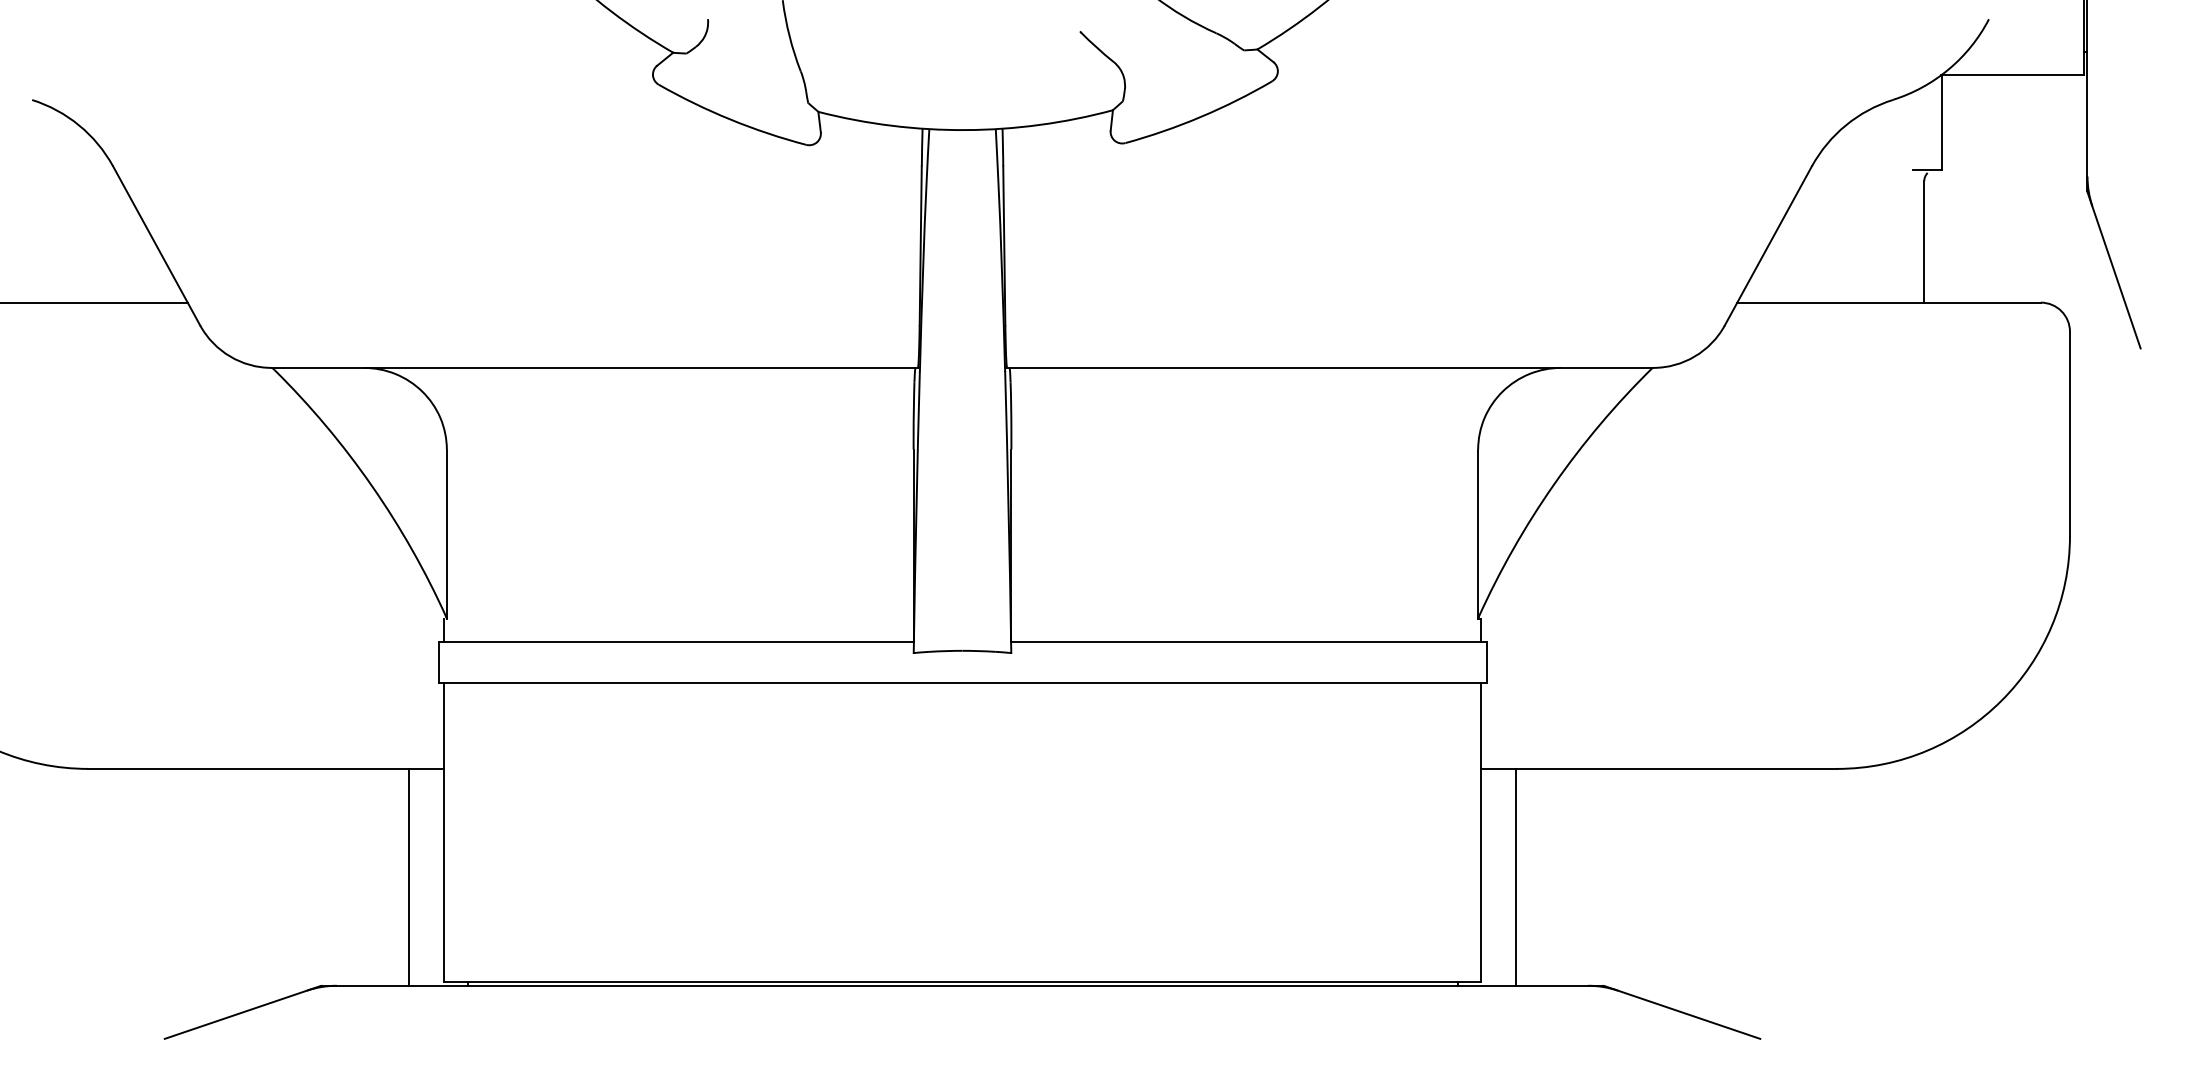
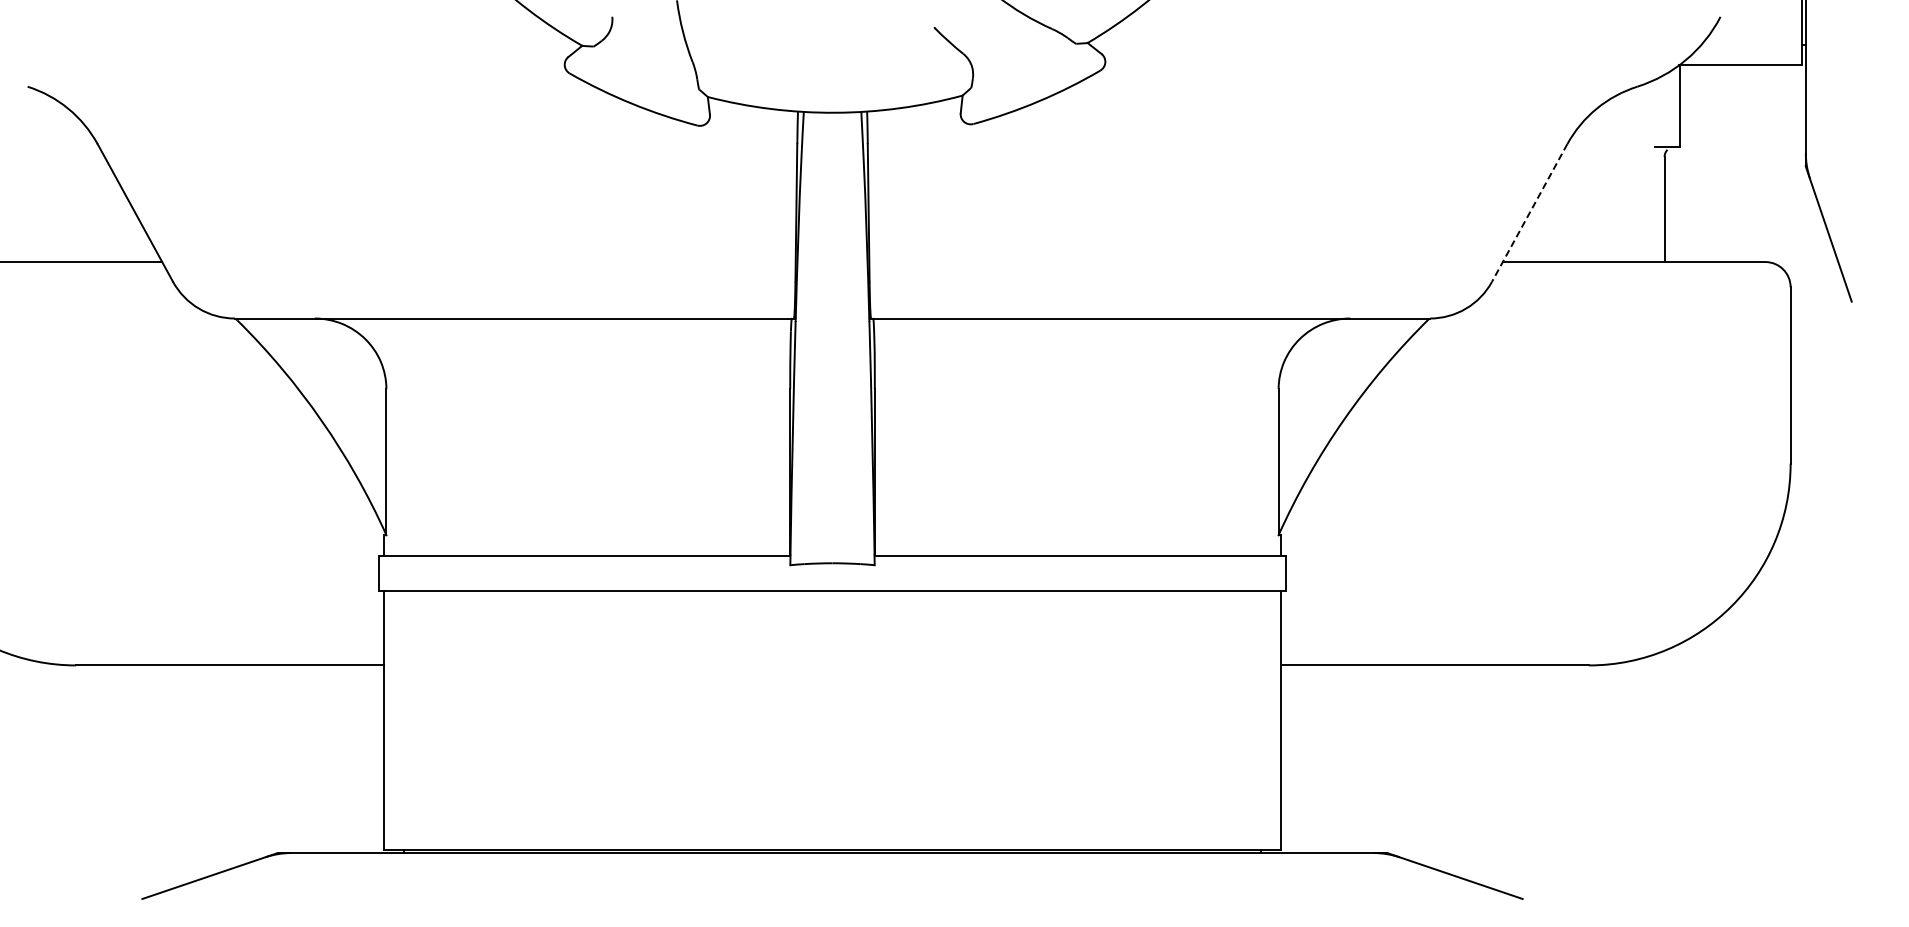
line: (1768, 246) -> (1529, 213), solid -> dashed
line: (408, 877) -> (353, 759), removed
line: (1516, 877) -> (1311, 759), removed

